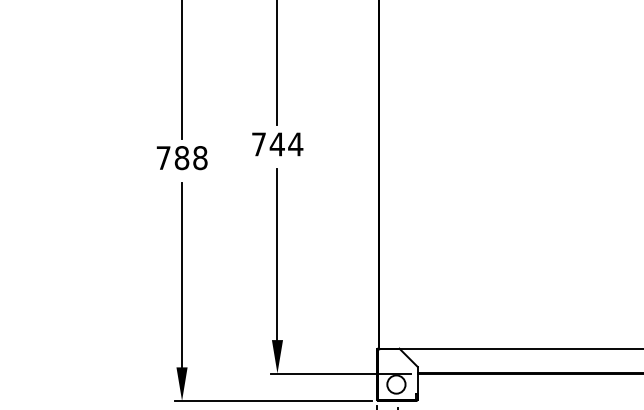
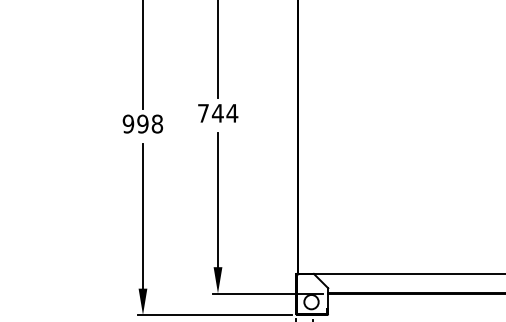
text: (172, 157) -> (135, 123), 788 -> 998

